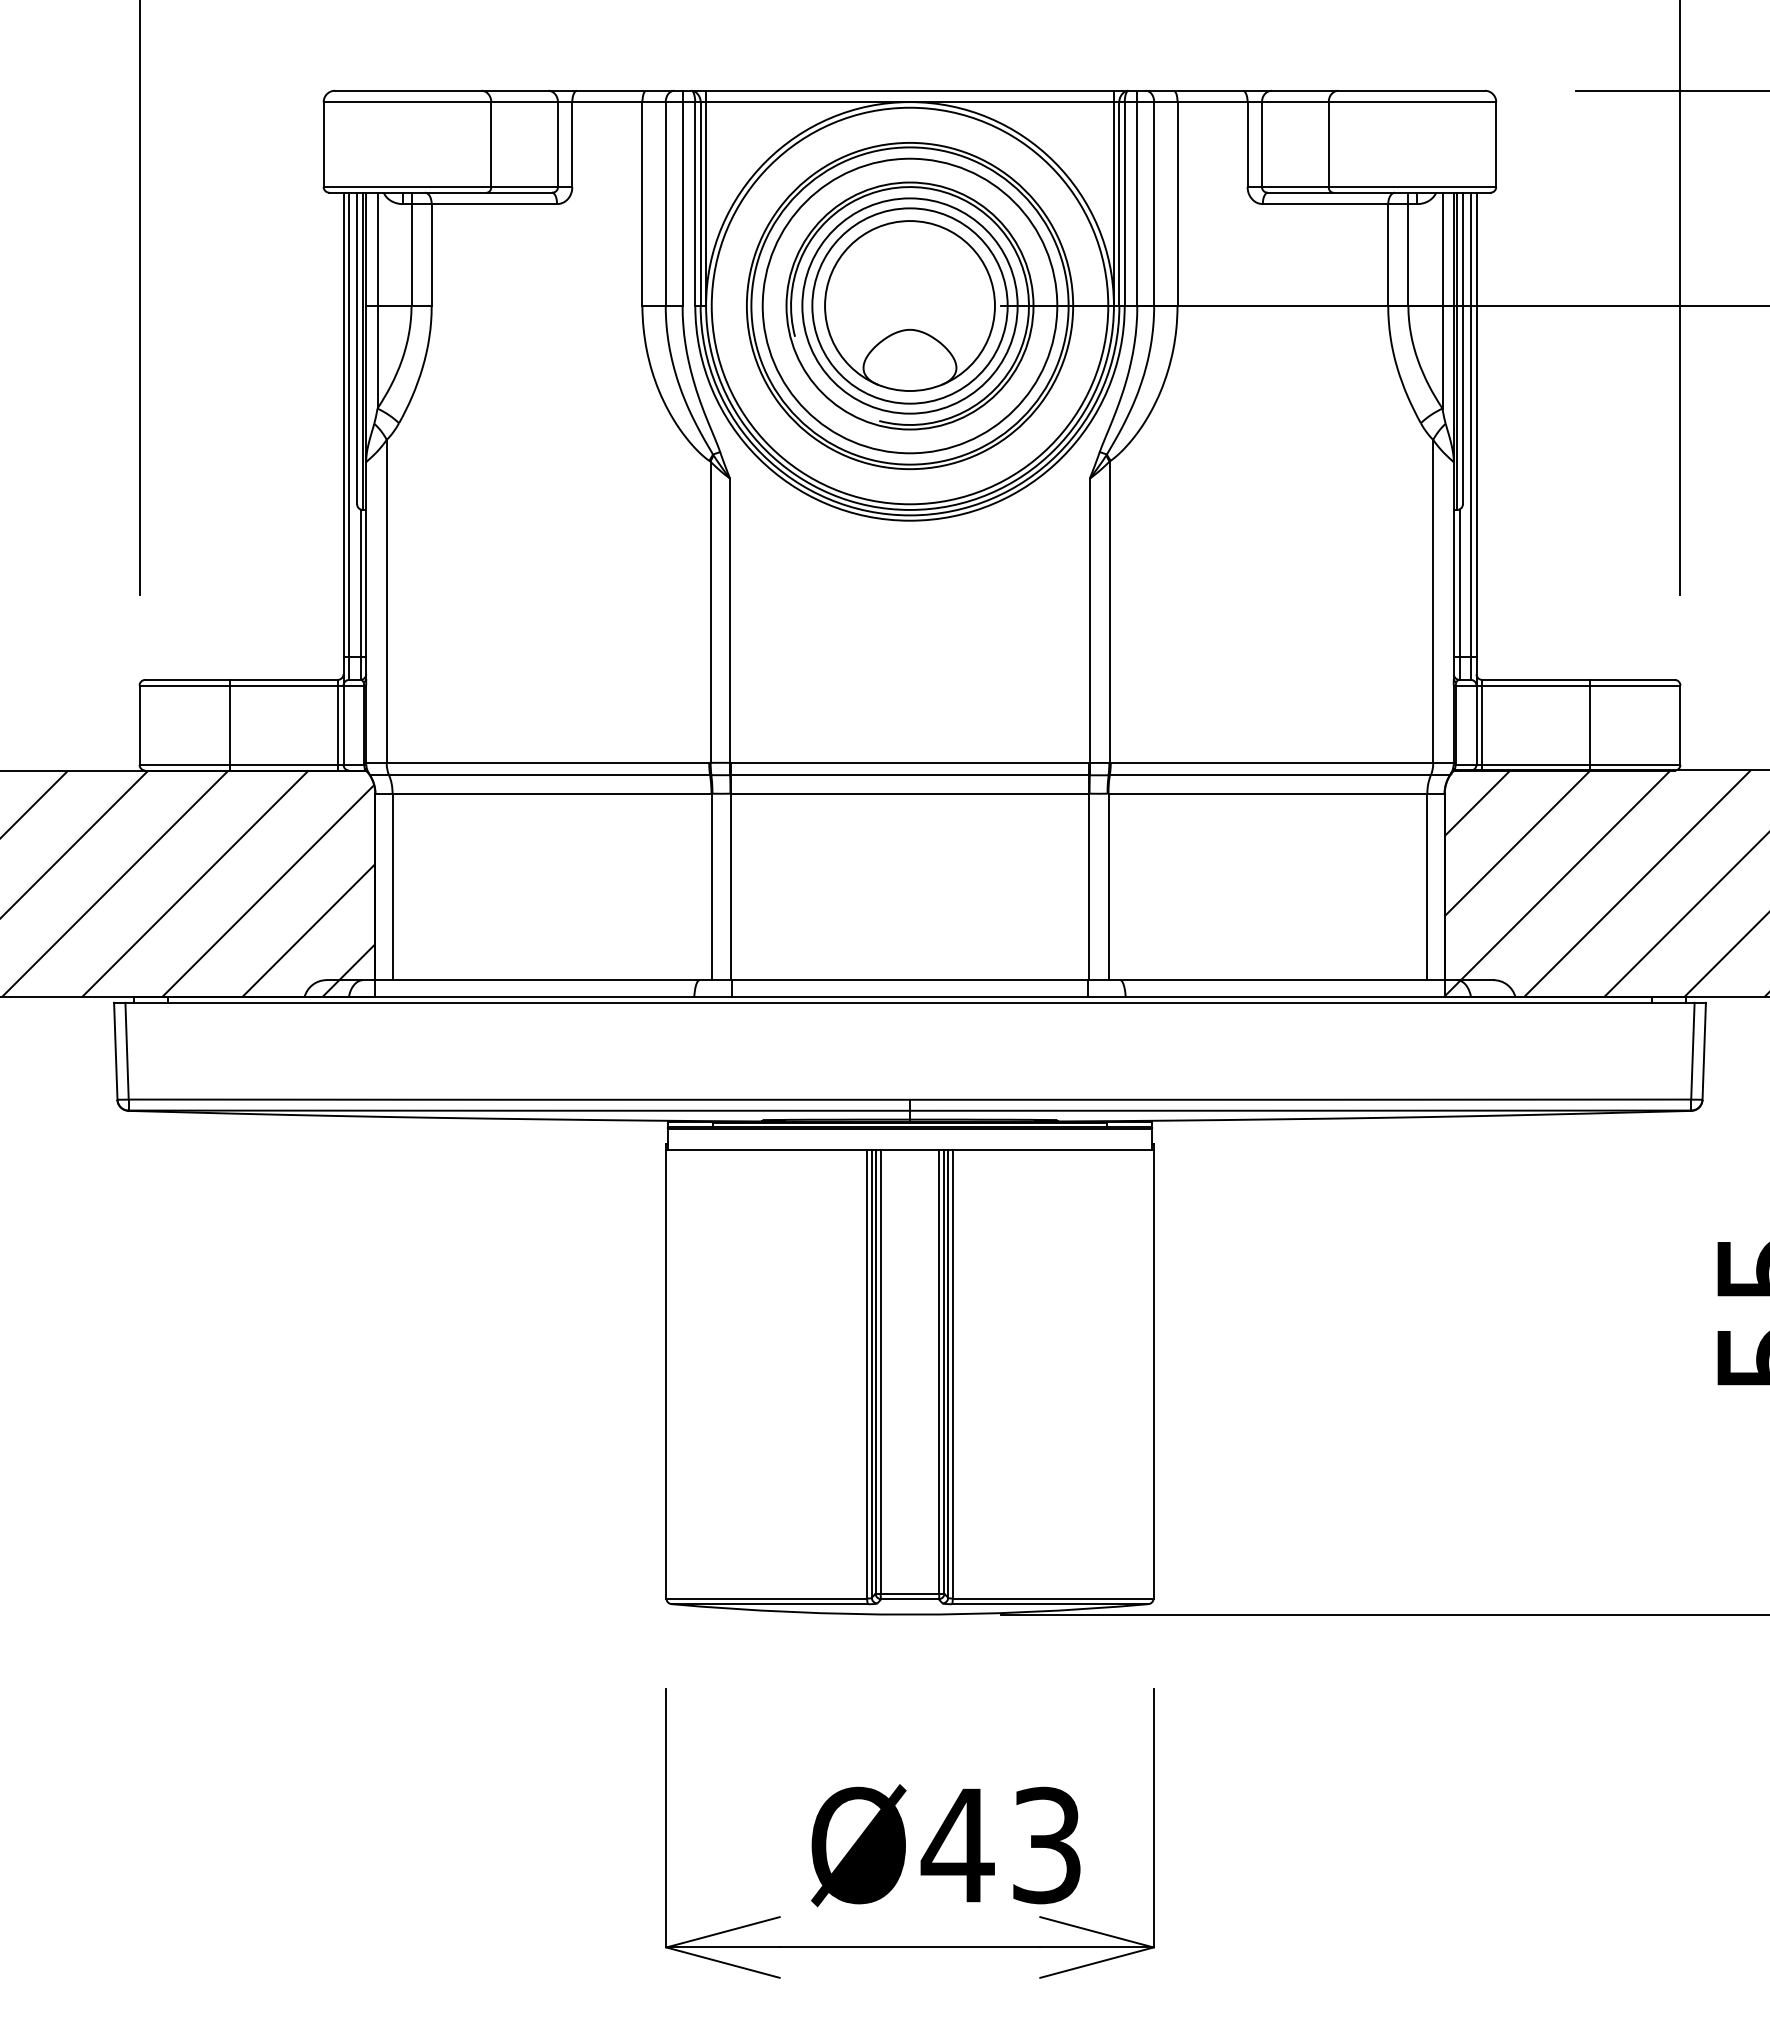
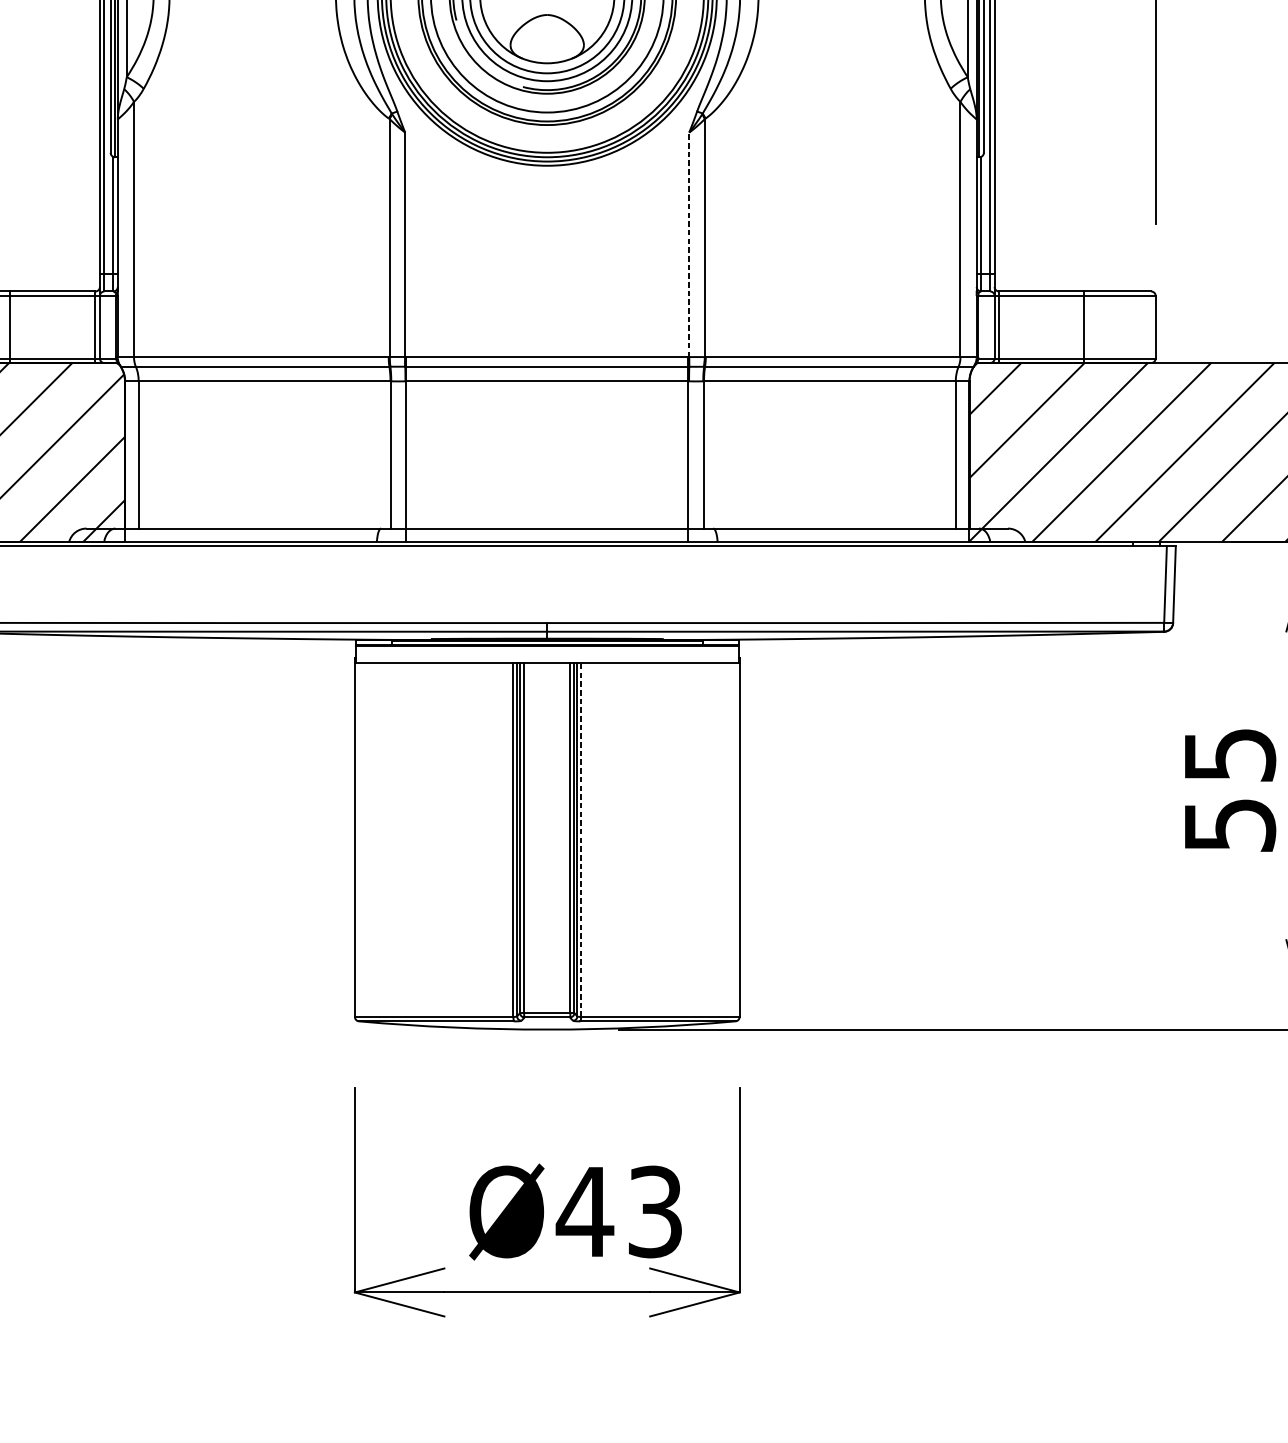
line: (1089, 620) -> (689, 244), solid -> dashed
line: (952, 1373) -> (580, 839), solid -> dashed

